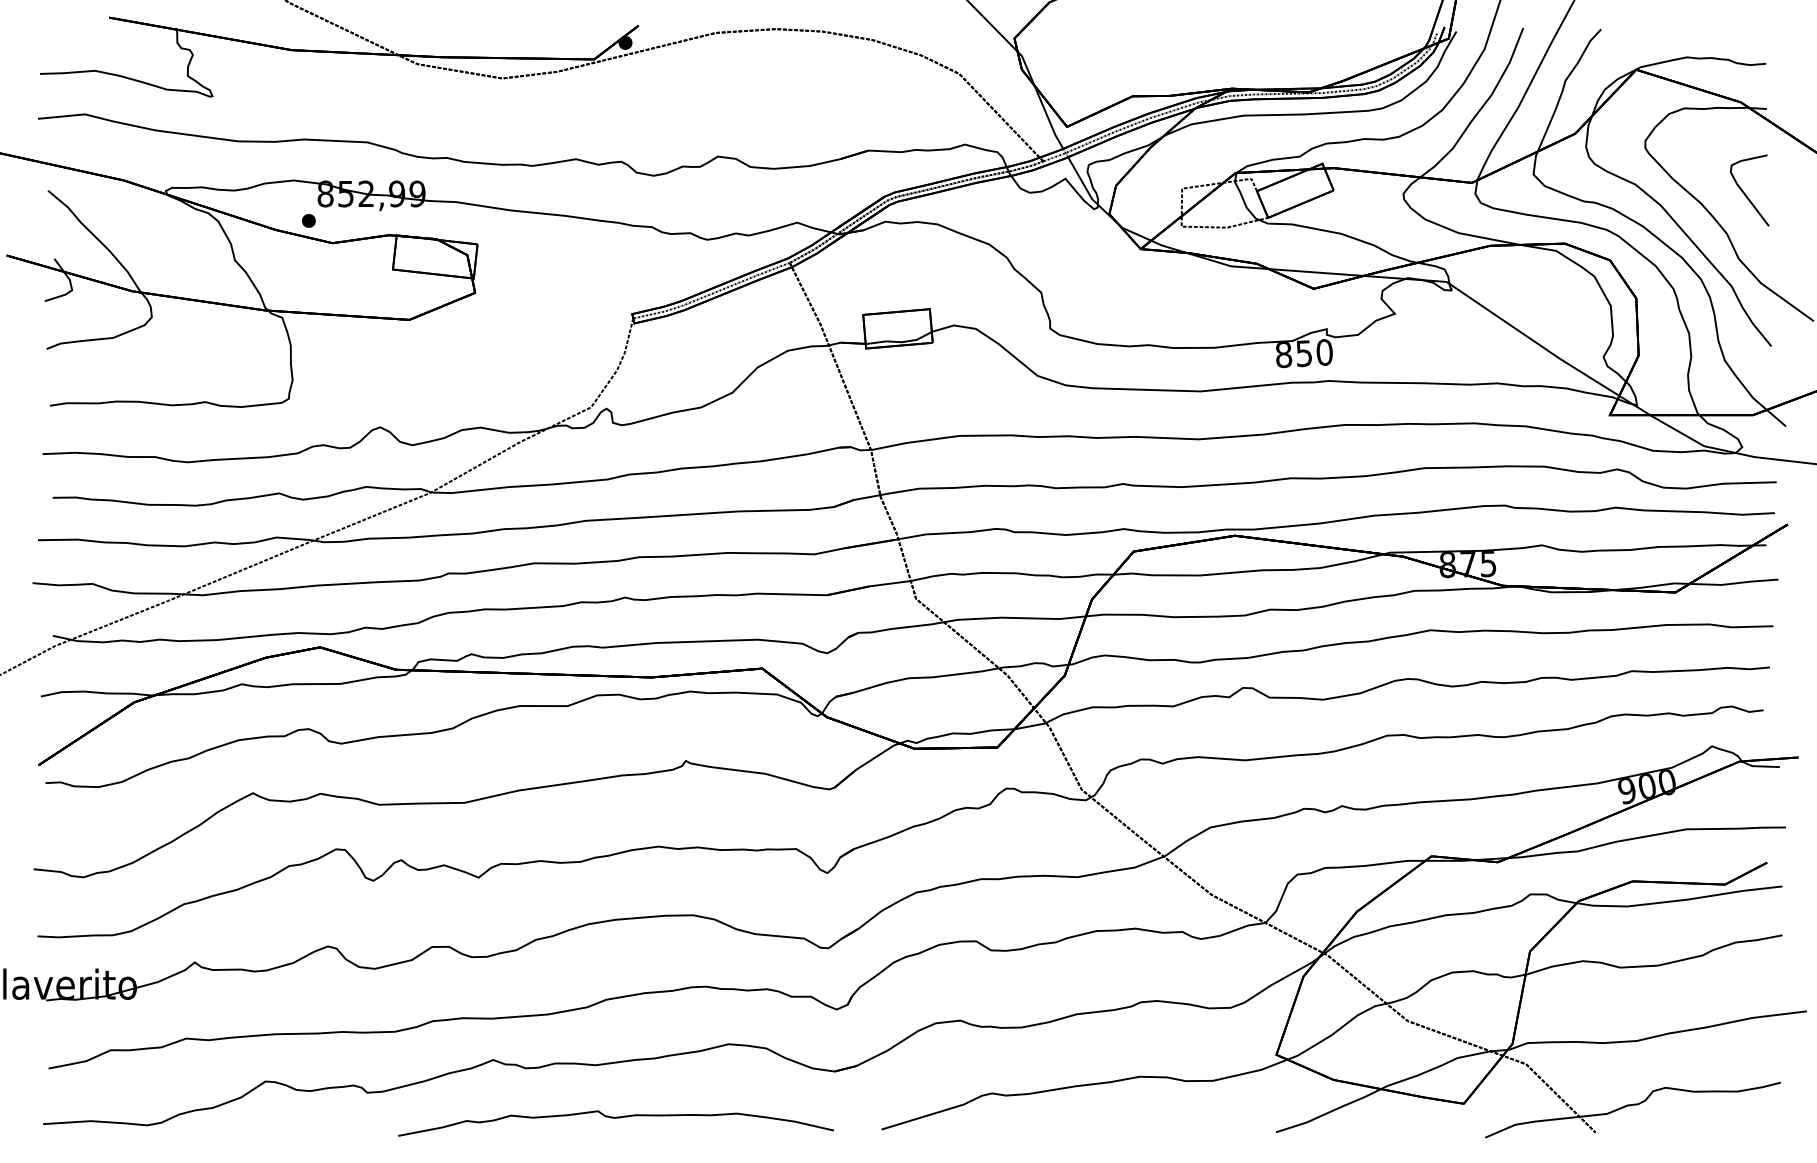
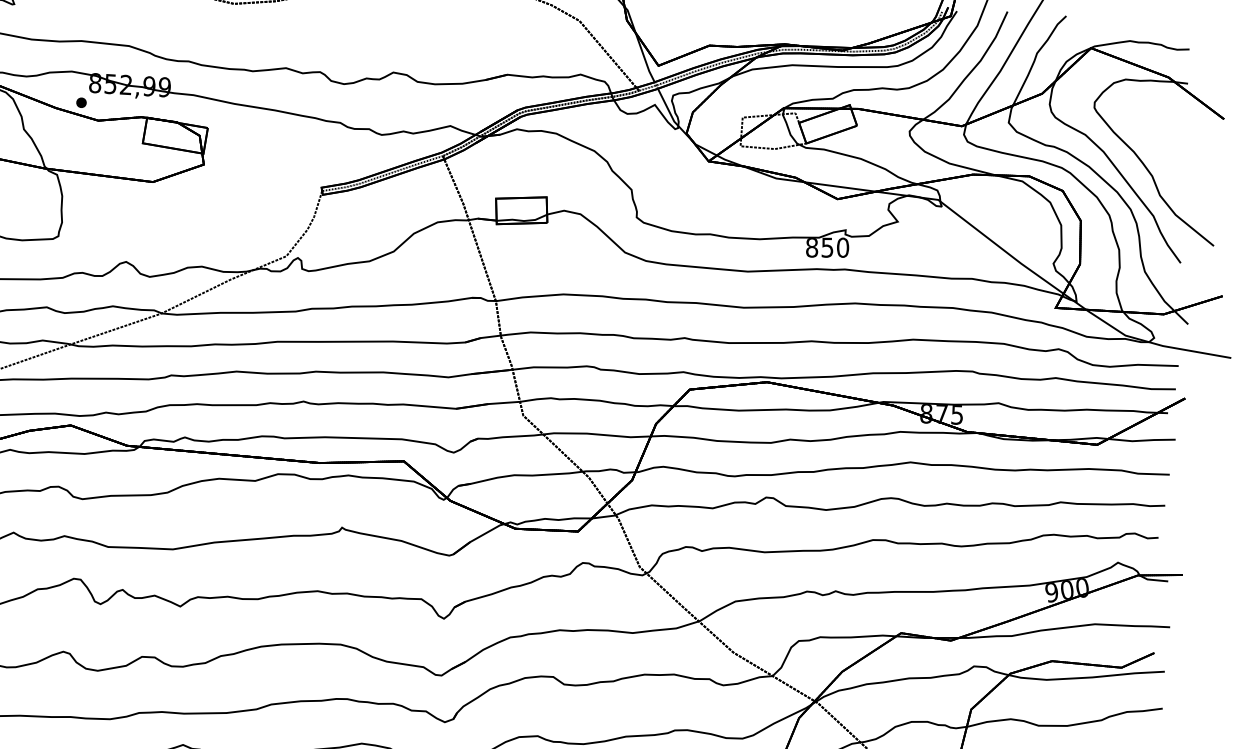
curve: (1745, 193) -> (1168, 146), removed

